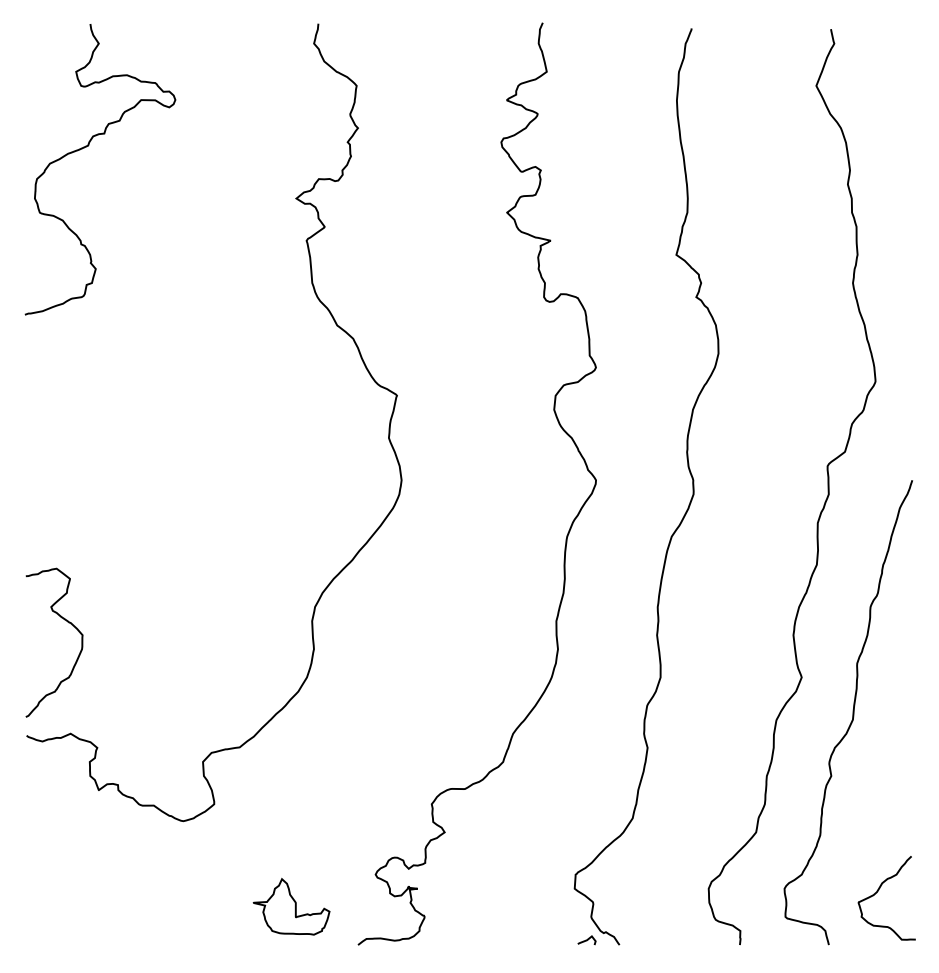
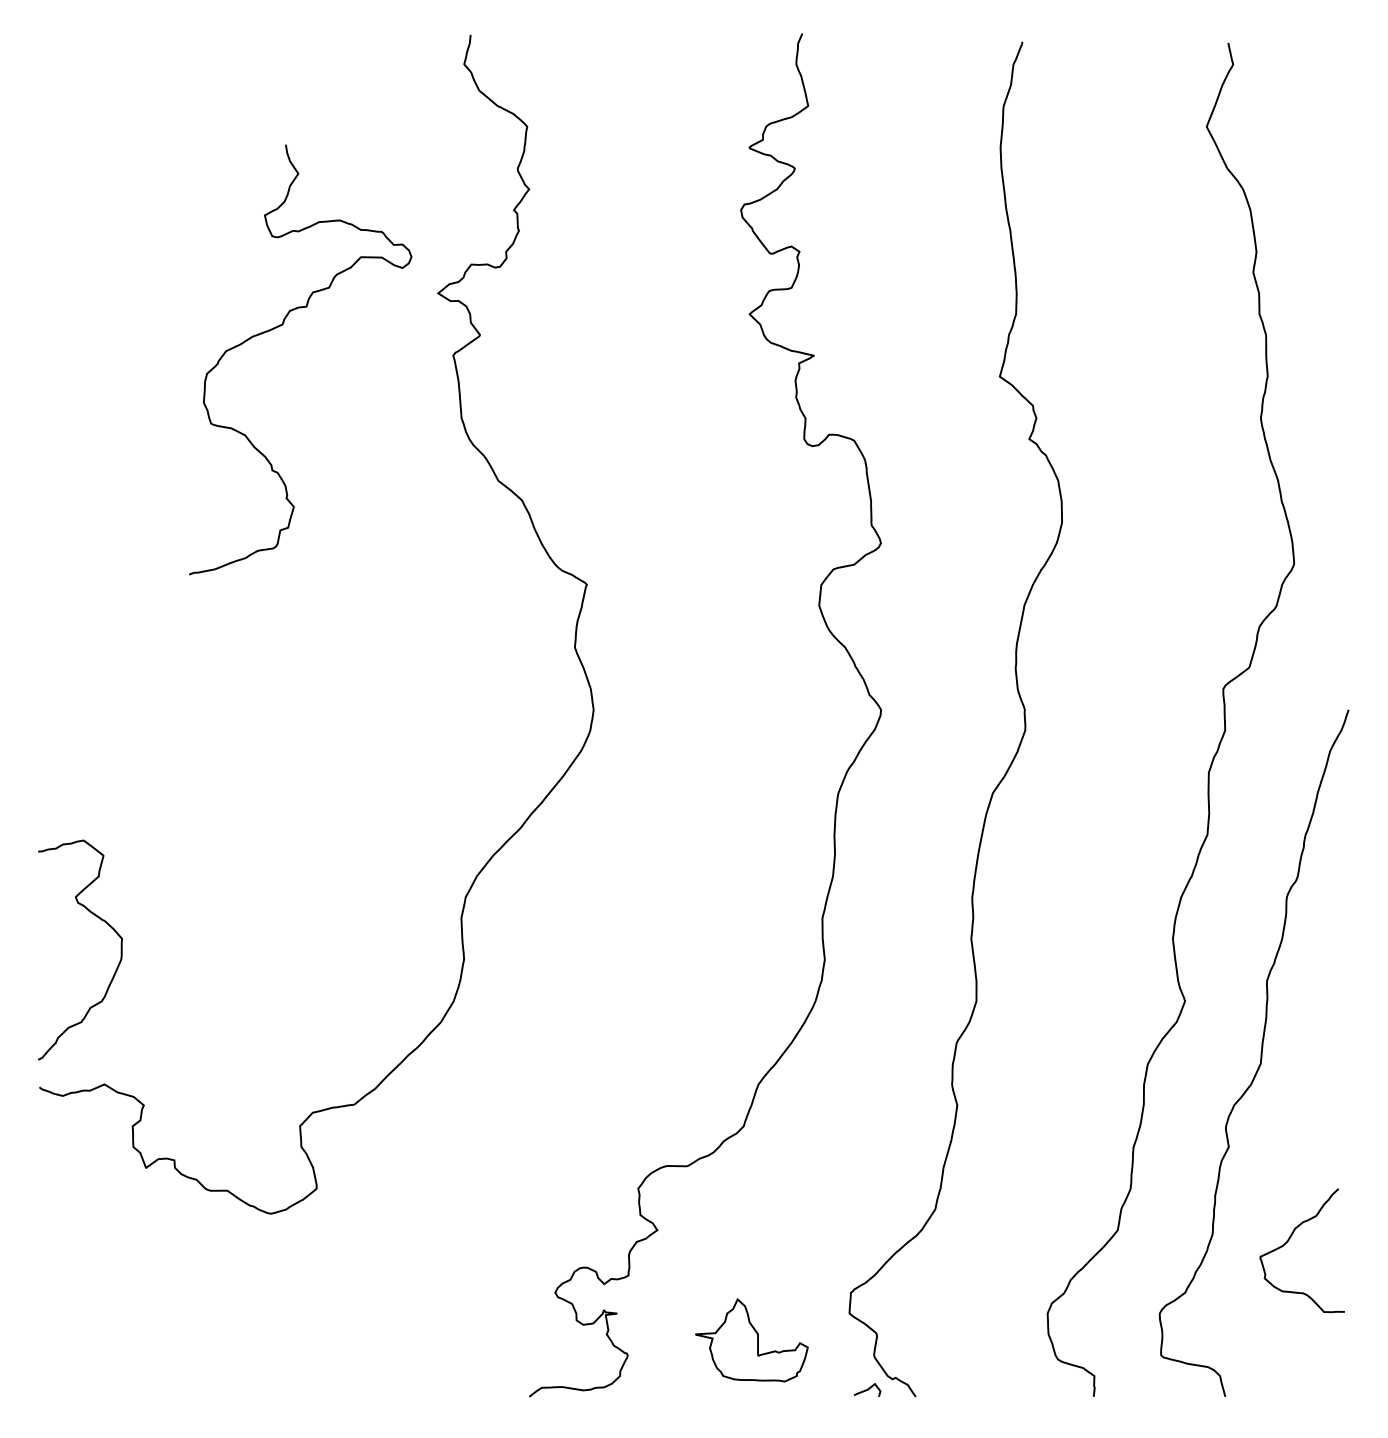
curve: (88, 146) -> (283, 325), moved
curve: (879, 890) -> (1291, 1239), moved
part: (291, 906) -> (751, 1339), moved

